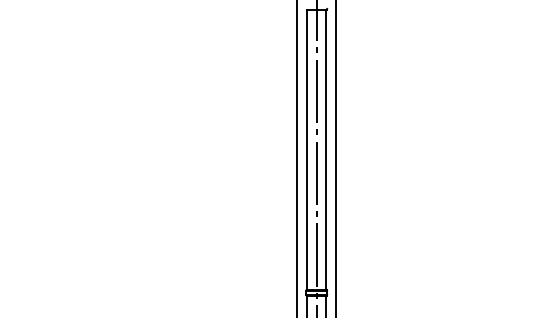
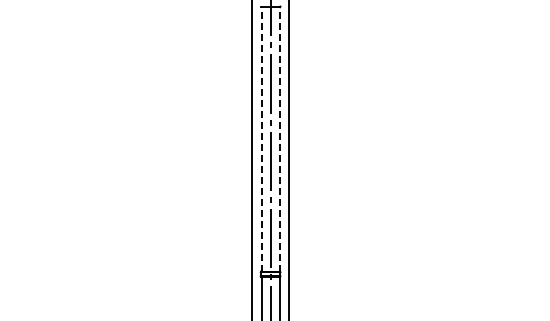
line: (307, 148) -> (261, 138), solid -> dashed
line: (326, 148) -> (279, 138), solid -> dashed

